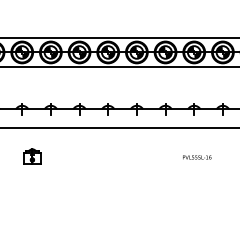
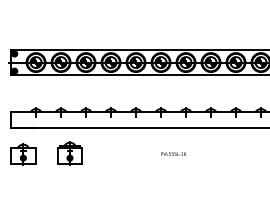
part: (31, 156) -> (69, 153), size x1.67
text: (197, 156) -> (173, 153), moved

